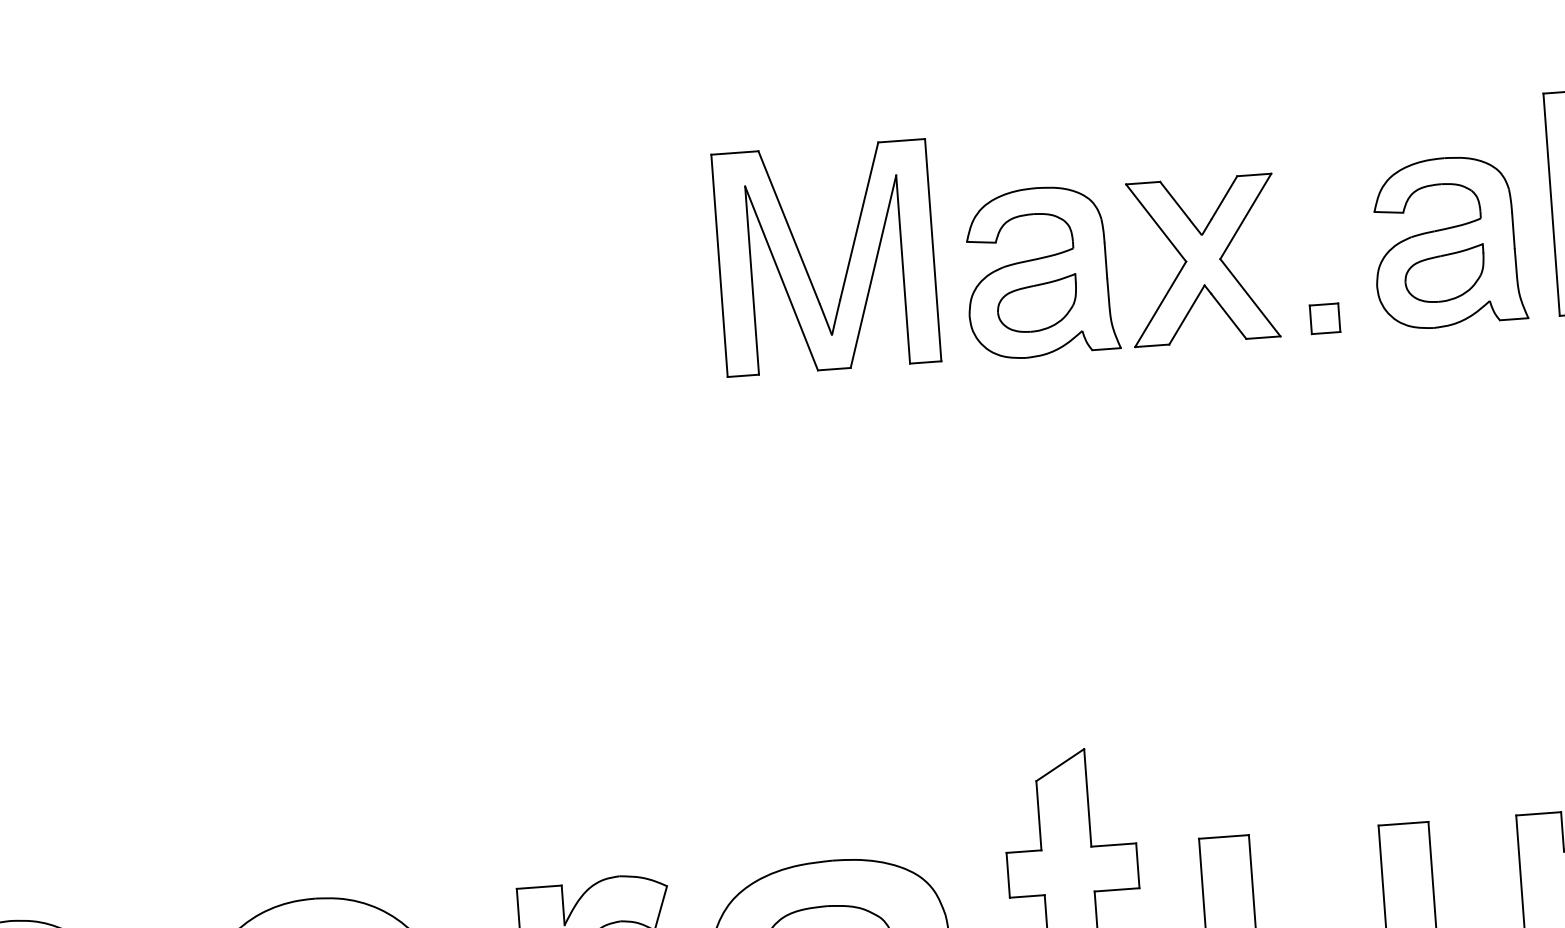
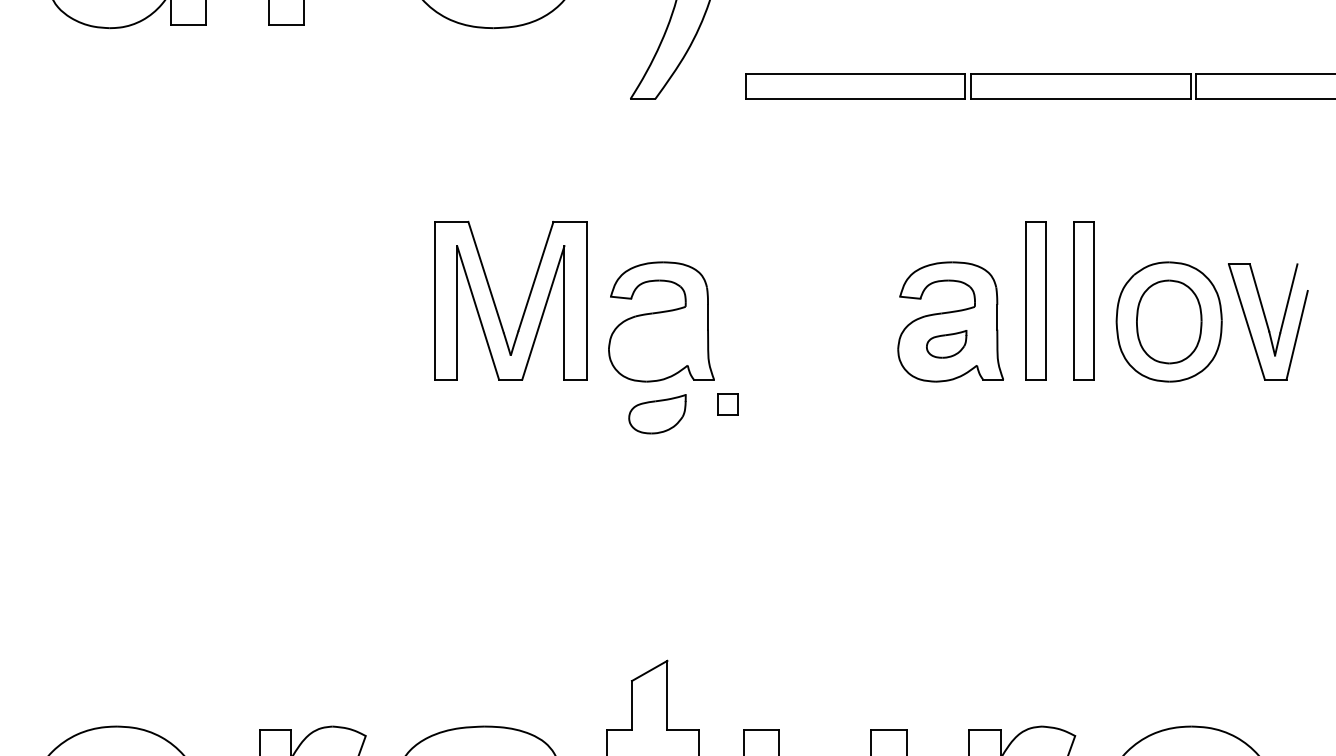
part: (1202, 259) -> (776, 321), removed
part: (1444, 274) -> (946, 344), size x0.7
part: (1037, 304) -> (657, 414), moved
part: (1324, 318) -> (727, 404), moved

